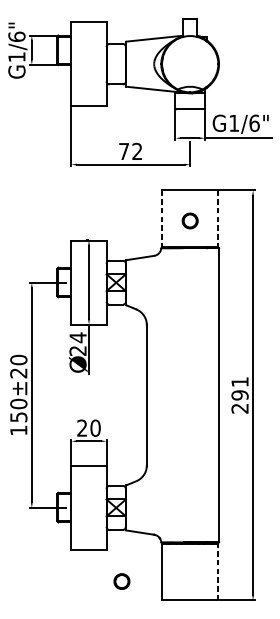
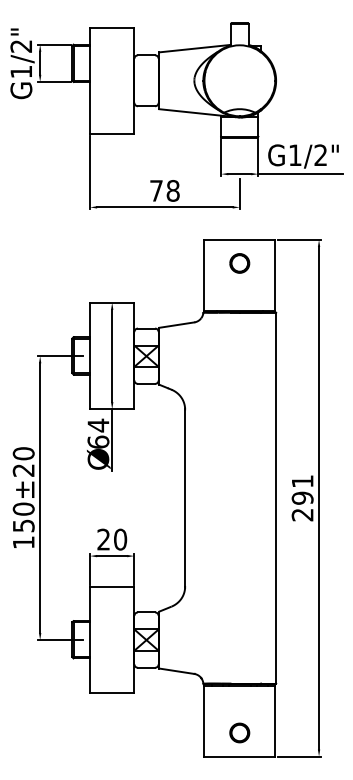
text: (17, 36) -> (21, 45), G1/6" -> G1/2"
text: (254, 123) -> (320, 155), G1/6" -> G1/2"
text: (136, 151) -> (172, 190), 72 -> 78
line: (162, 218) -> (204, 275), dashed -> solid
line: (218, 218) -> (275, 275), dashed -> solid
part: (189, 221) -> (239, 263), moved
text: (78, 350) -> (98, 441), 24 -> 64
line: (218, 571) -> (275, 720), dashed -> solid
part: (121, 581) -> (239, 732), moved

